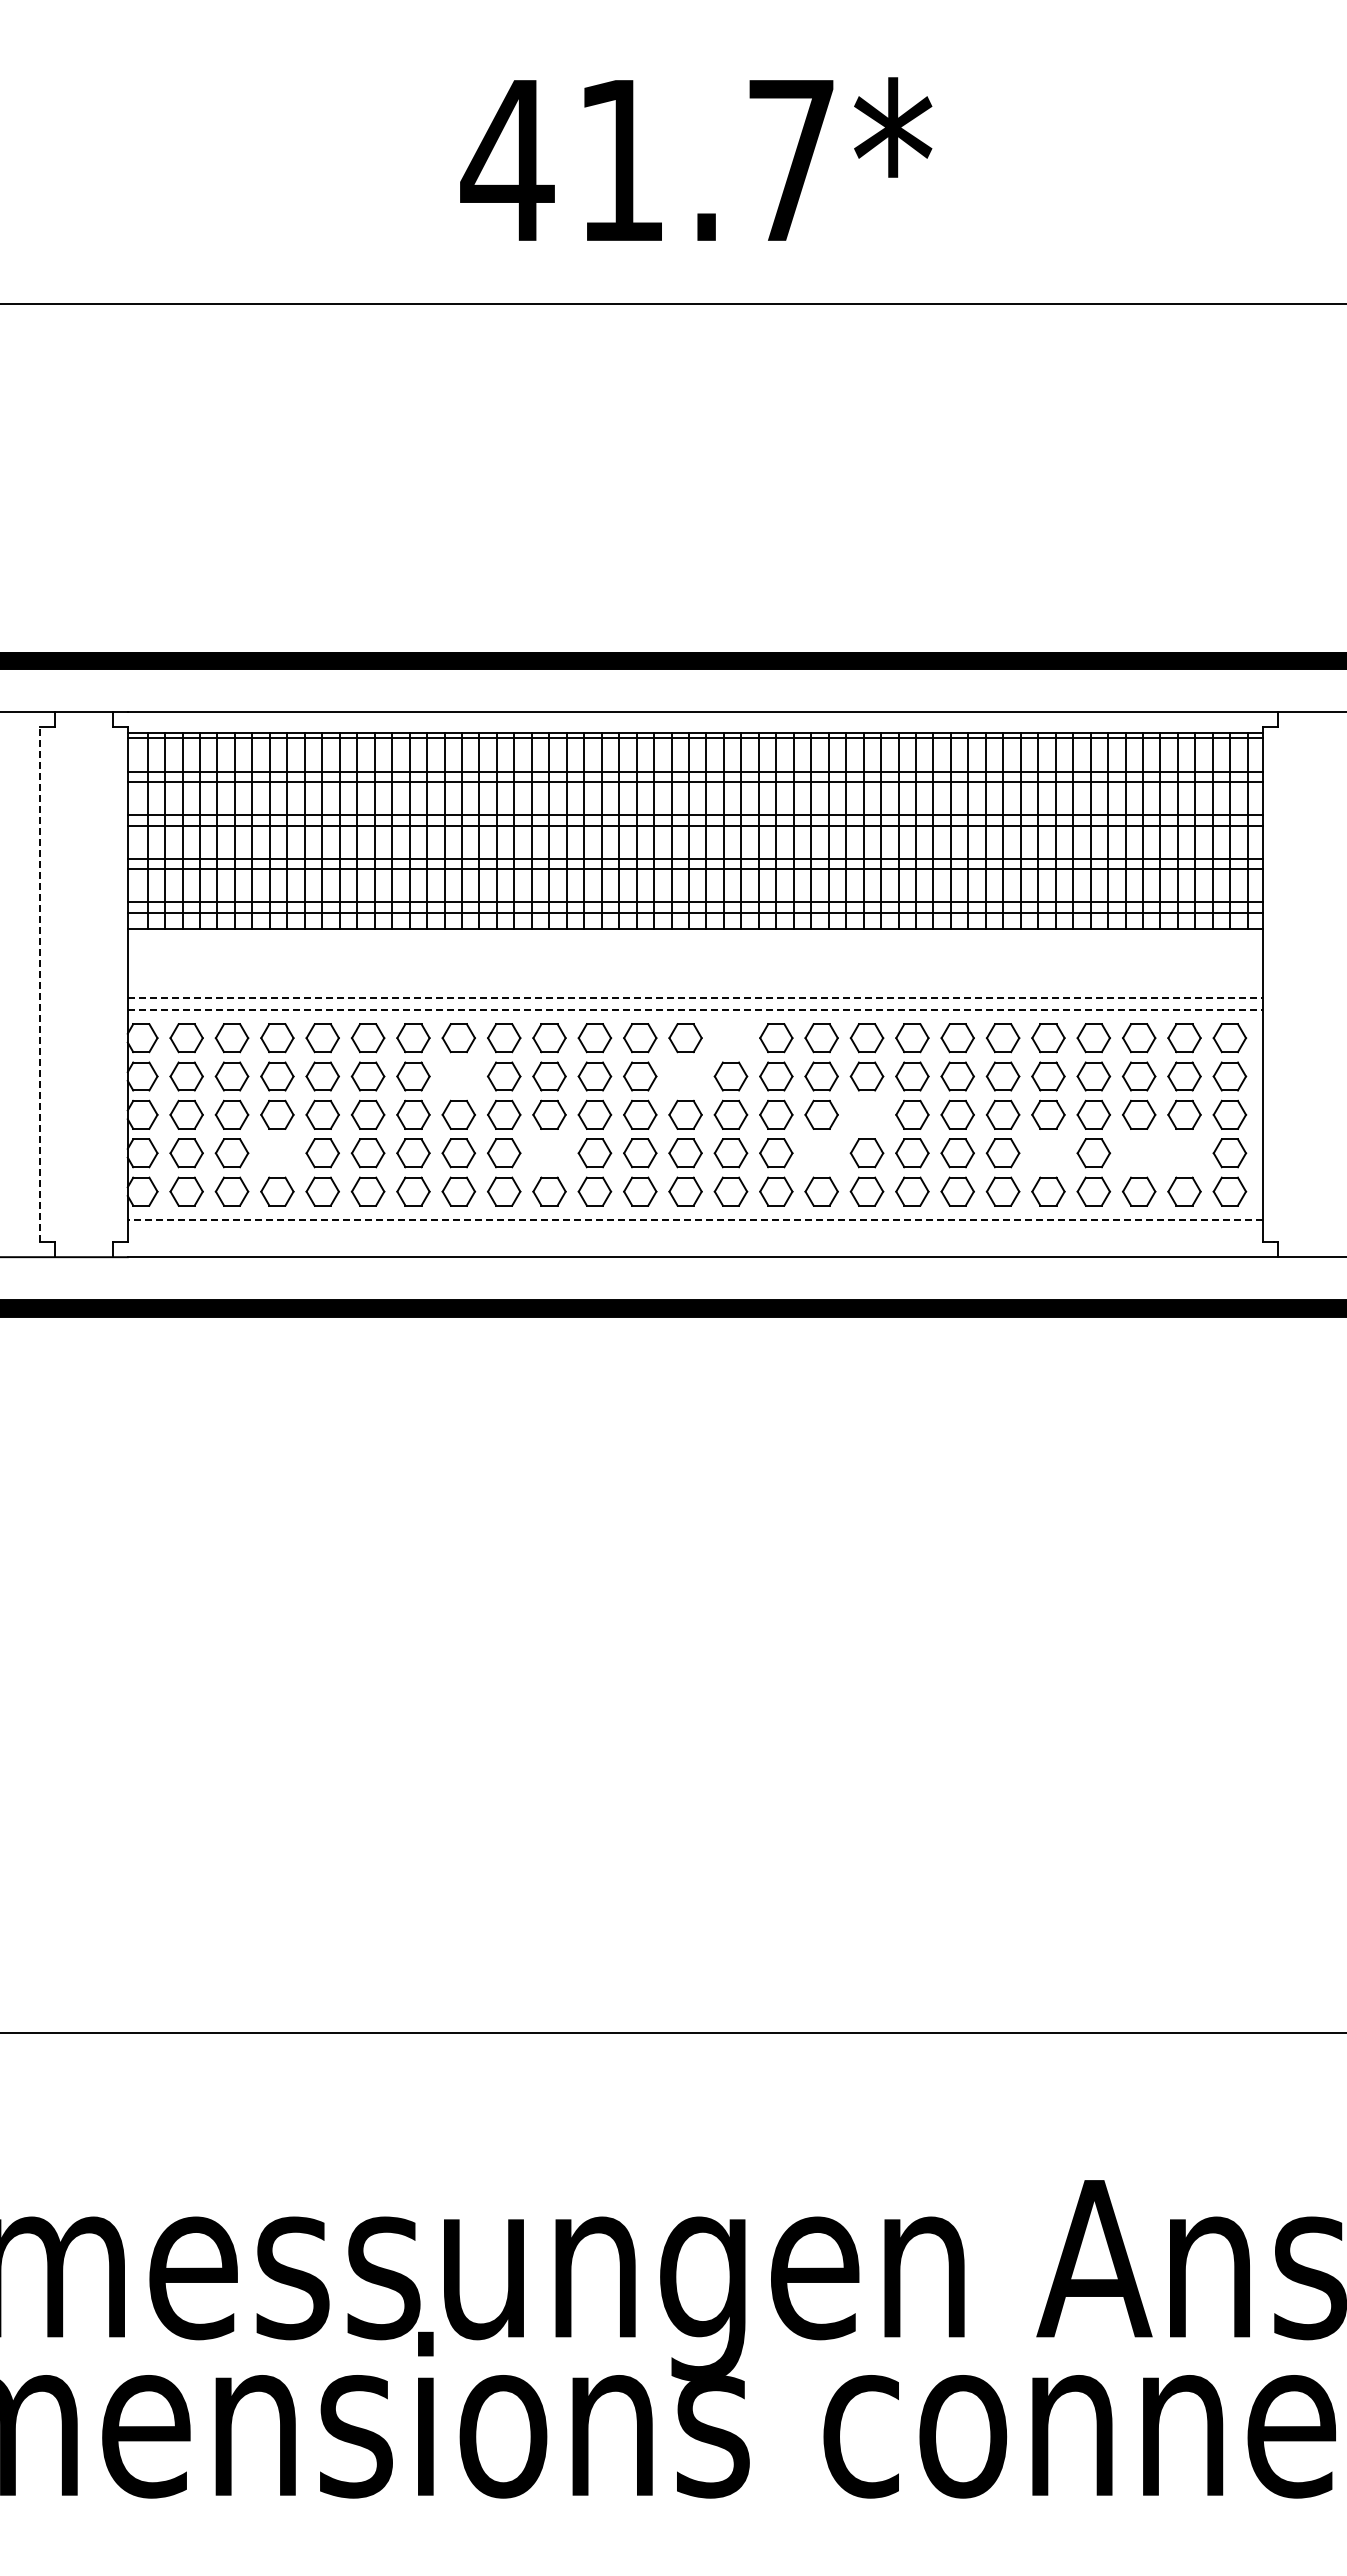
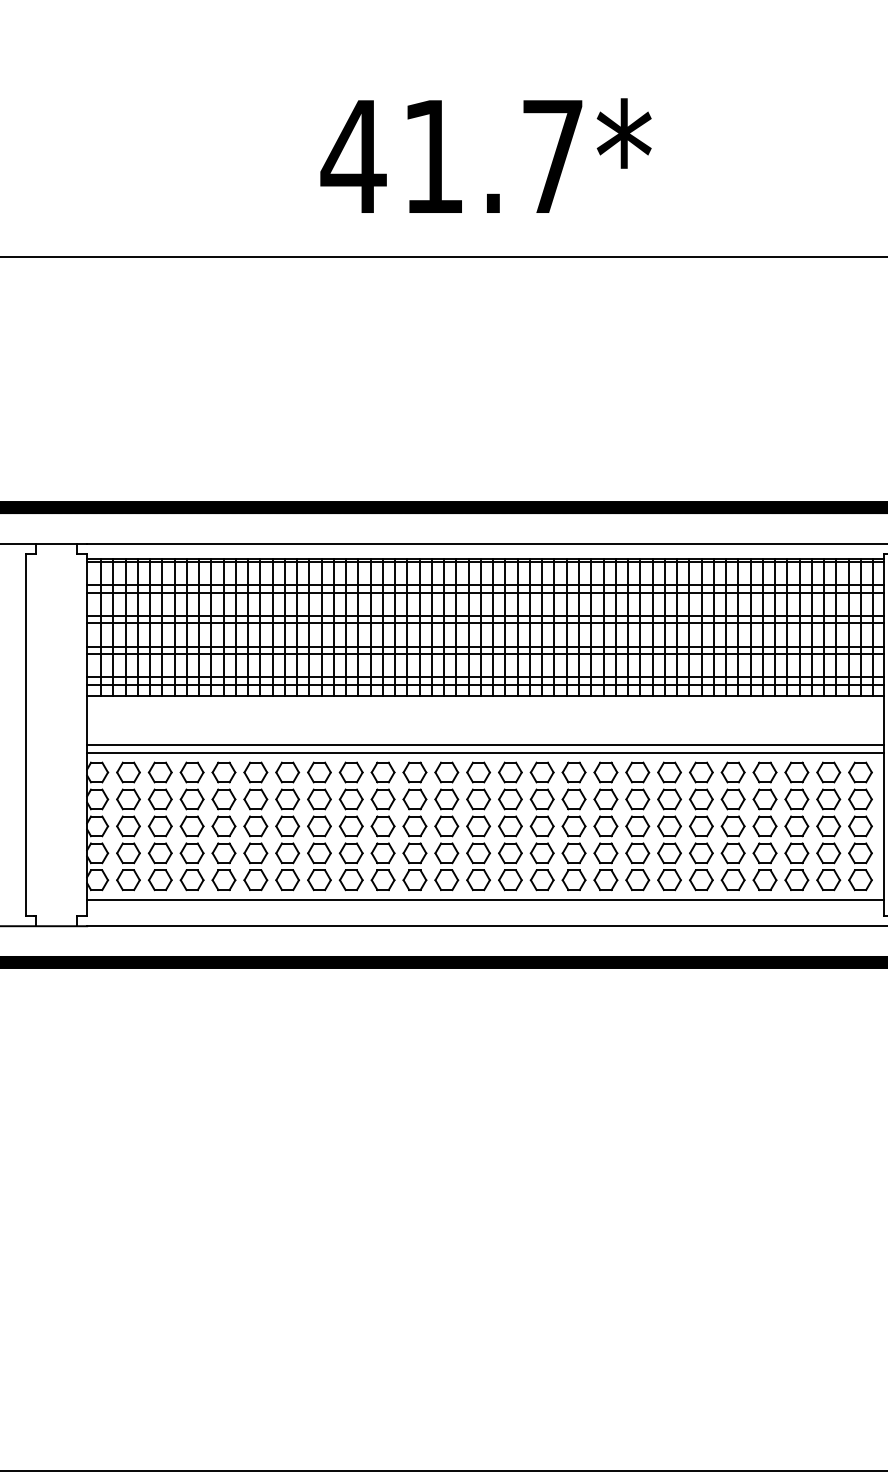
line: (40, 984) -> (25, 734), dashed -> solid
line: (695, 998) -> (485, 744), dashed -> solid
line: (695, 1010) -> (485, 753), dashed -> solid
part: (730, 1038) -> (510, 772), added
part: (458, 1076) -> (319, 799), added
part: (685, 1076) -> (478, 799), added
part: (866, 1114) -> (605, 826), added
part: (277, 1153) -> (192, 853), added
part: (549, 1153) -> (383, 853), added
part: (821, 1153) -> (573, 853), added
part: (1048, 1153) -> (733, 853), added
part: (1139, 1153) -> (797, 853), added
part: (1184, 1153) -> (828, 853), added
line: (695, 1219) -> (485, 899), dashed -> solid

